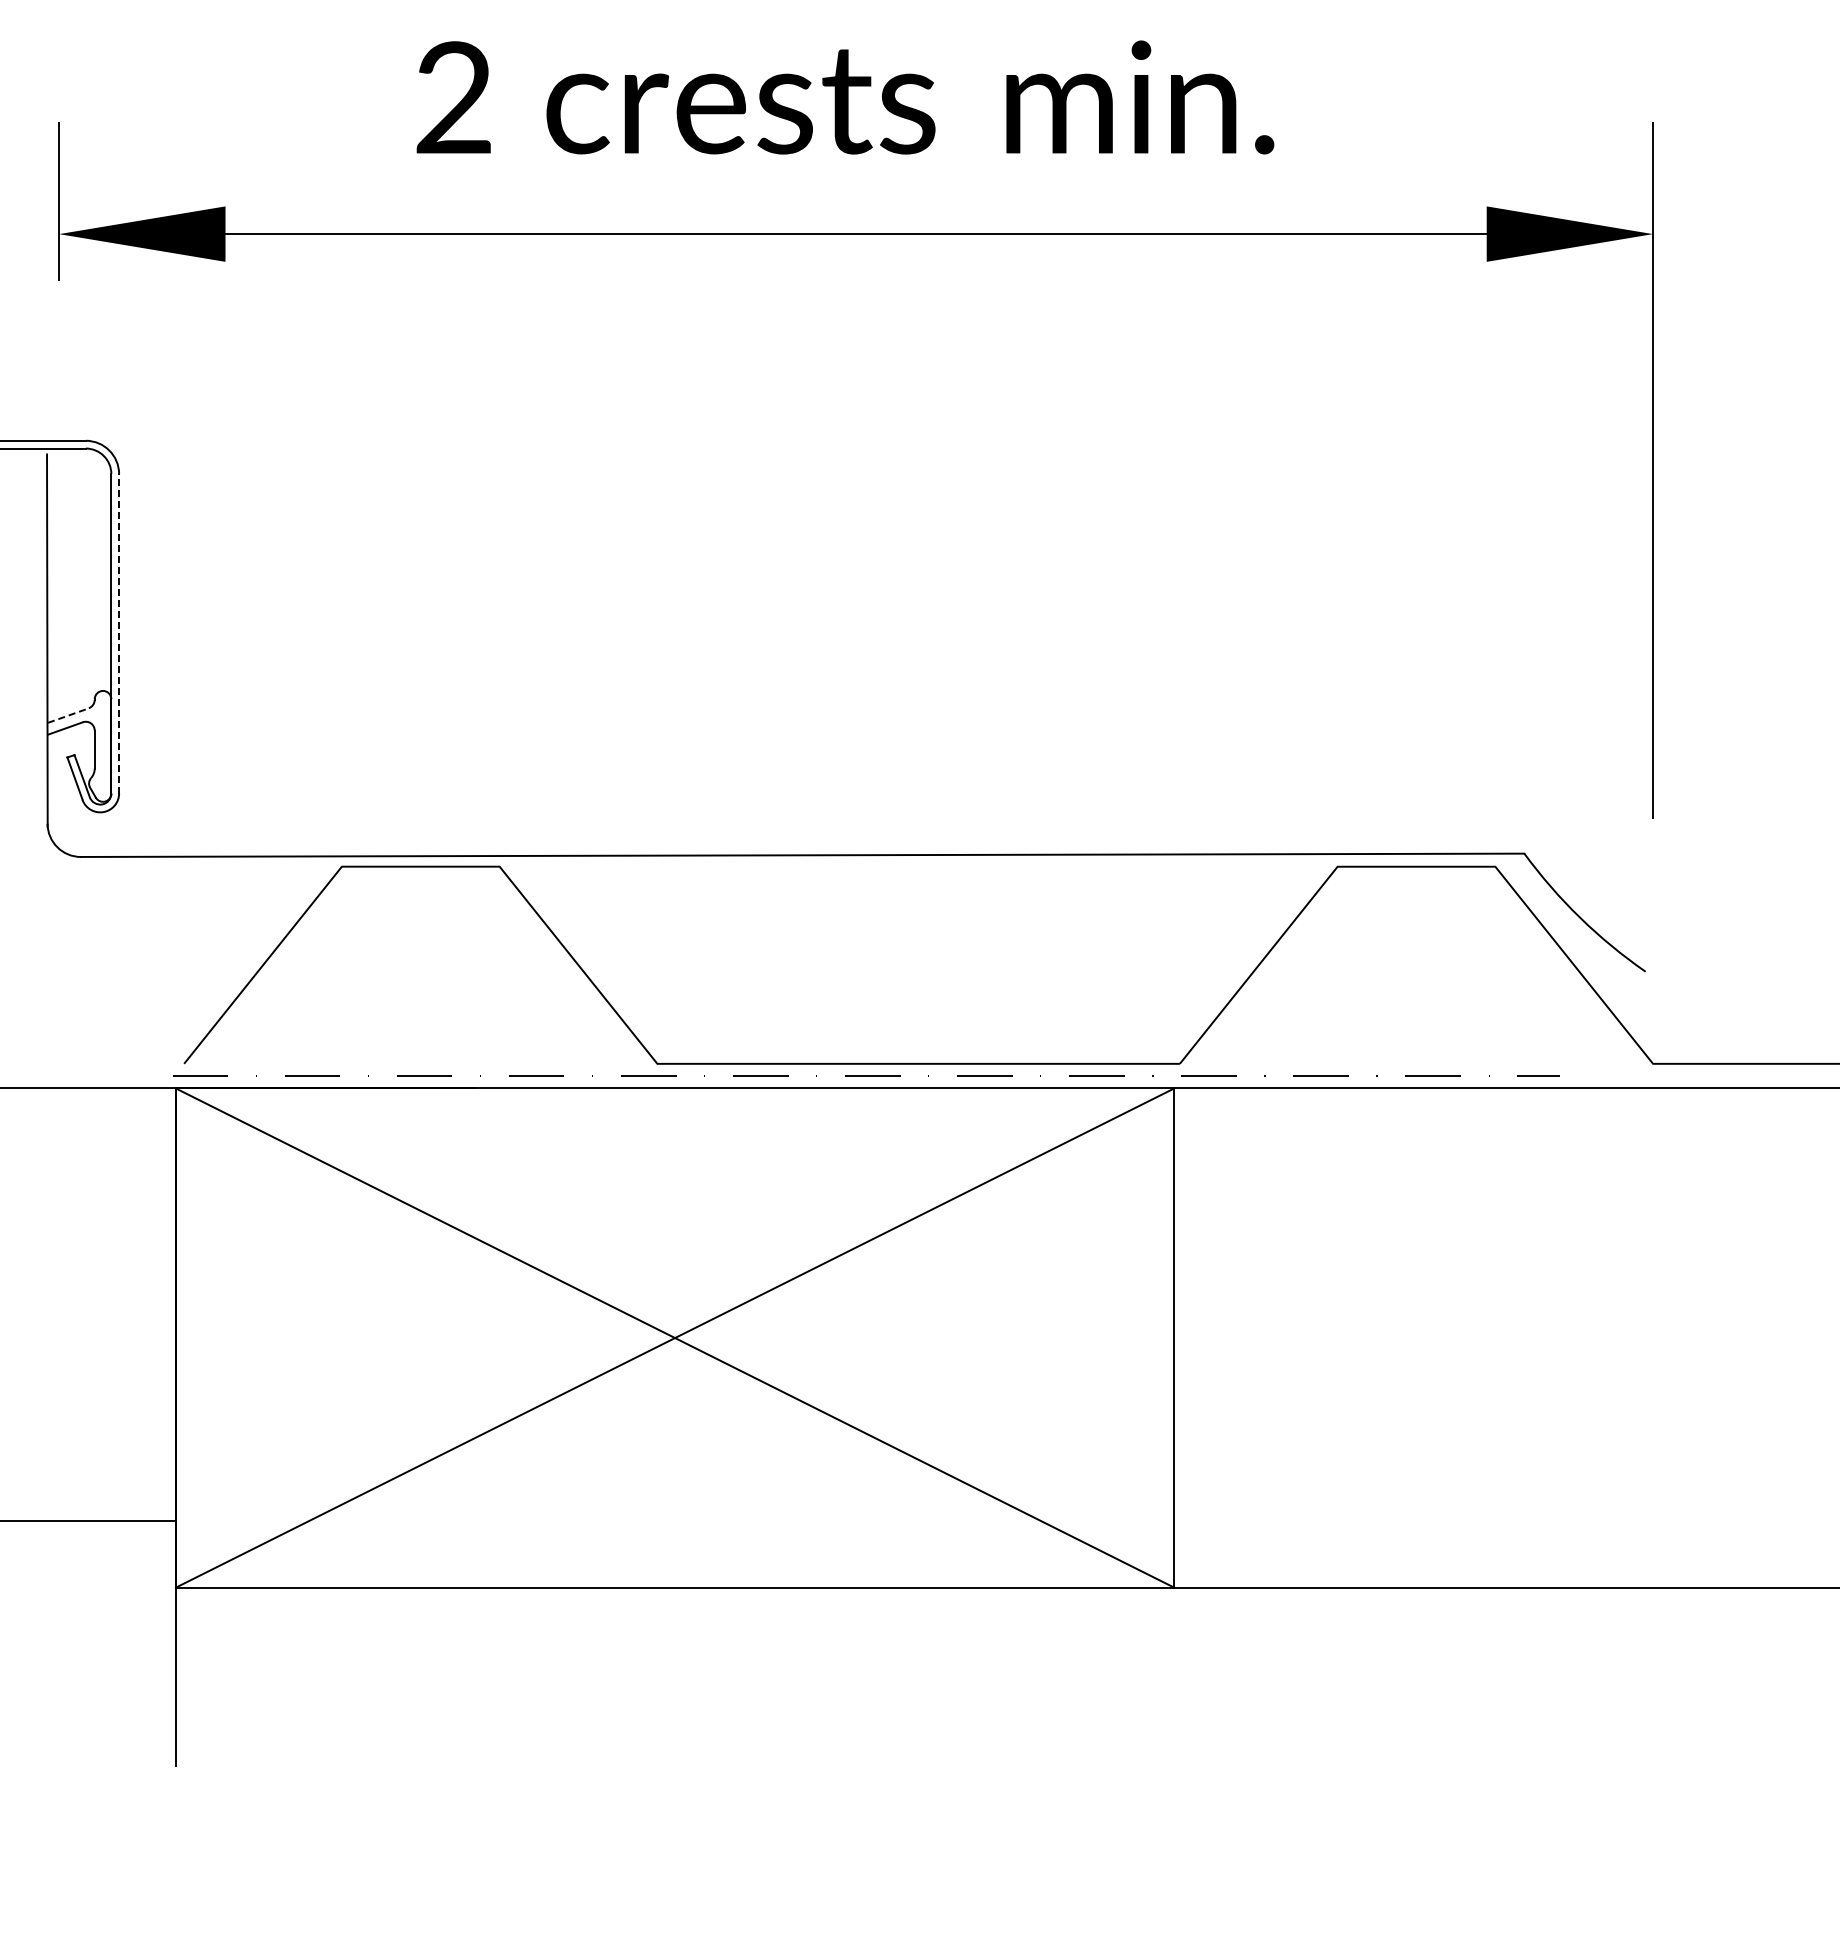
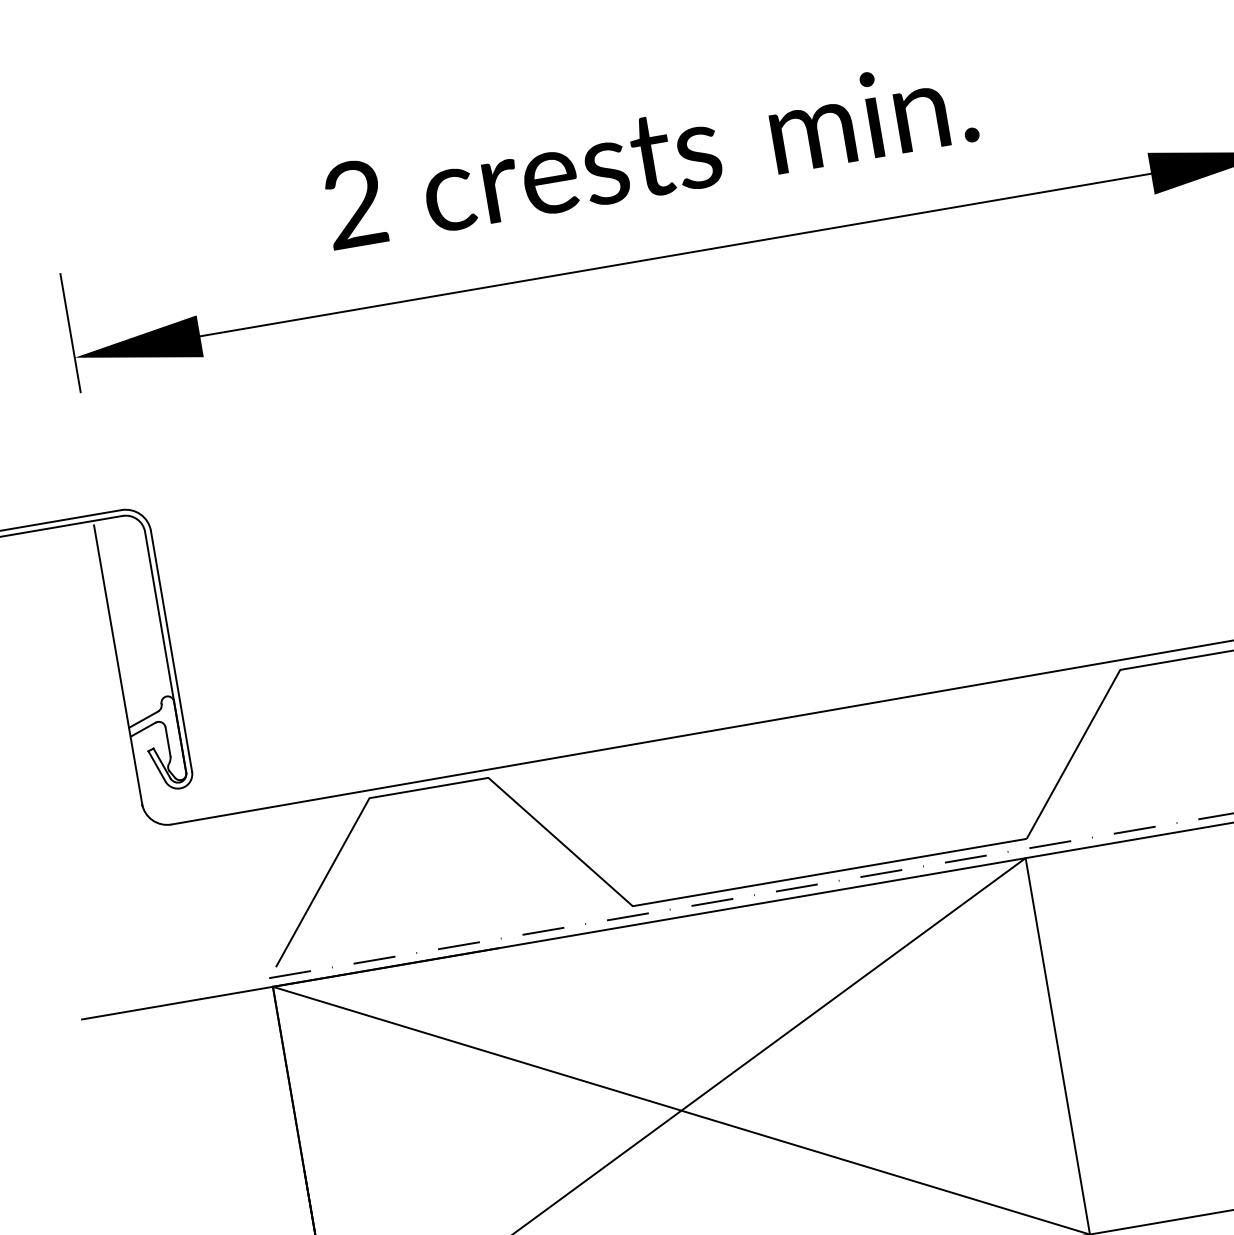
line: (119, 633) -> (171, 651), dashed -> solid
line: (68, 715) -> (143, 719), dashed -> solid

